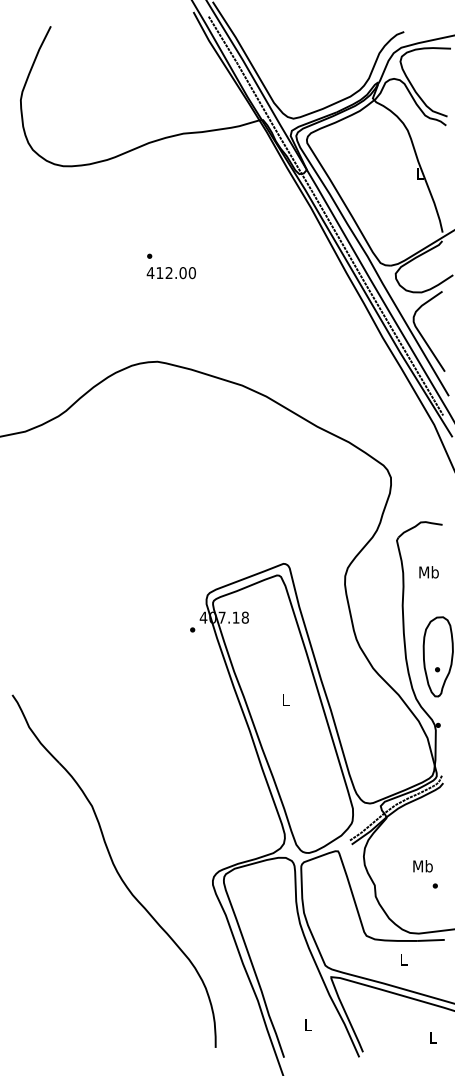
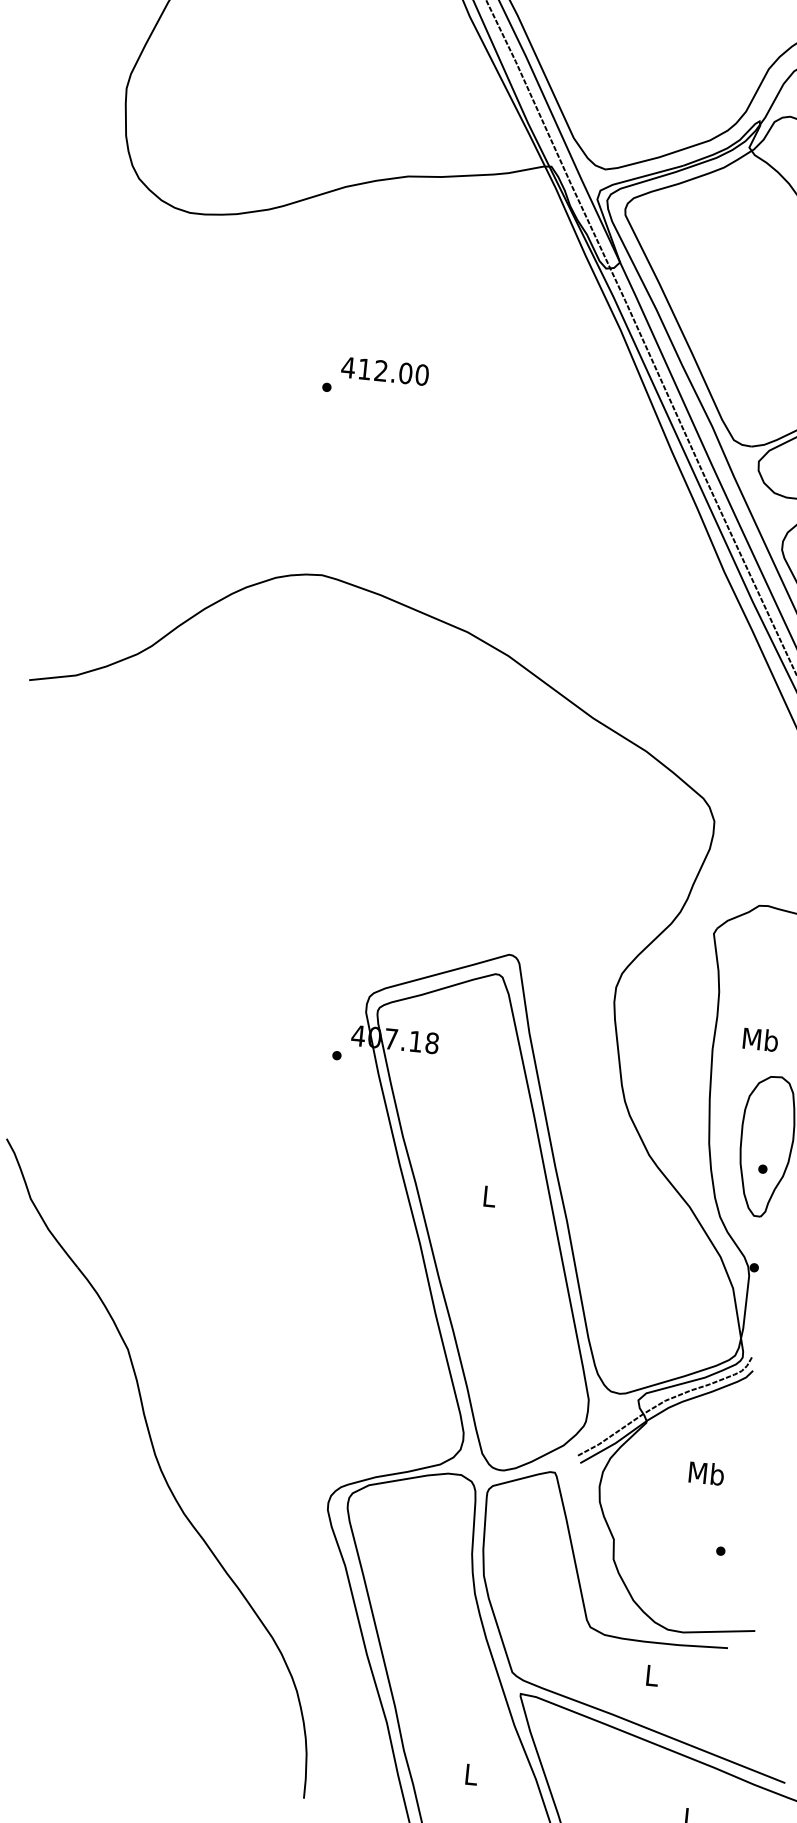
text: (170, 273) -> (383, 371), moved
text: (428, 572) -> (759, 1039), moved
text: (422, 866) -> (705, 1473), moved

